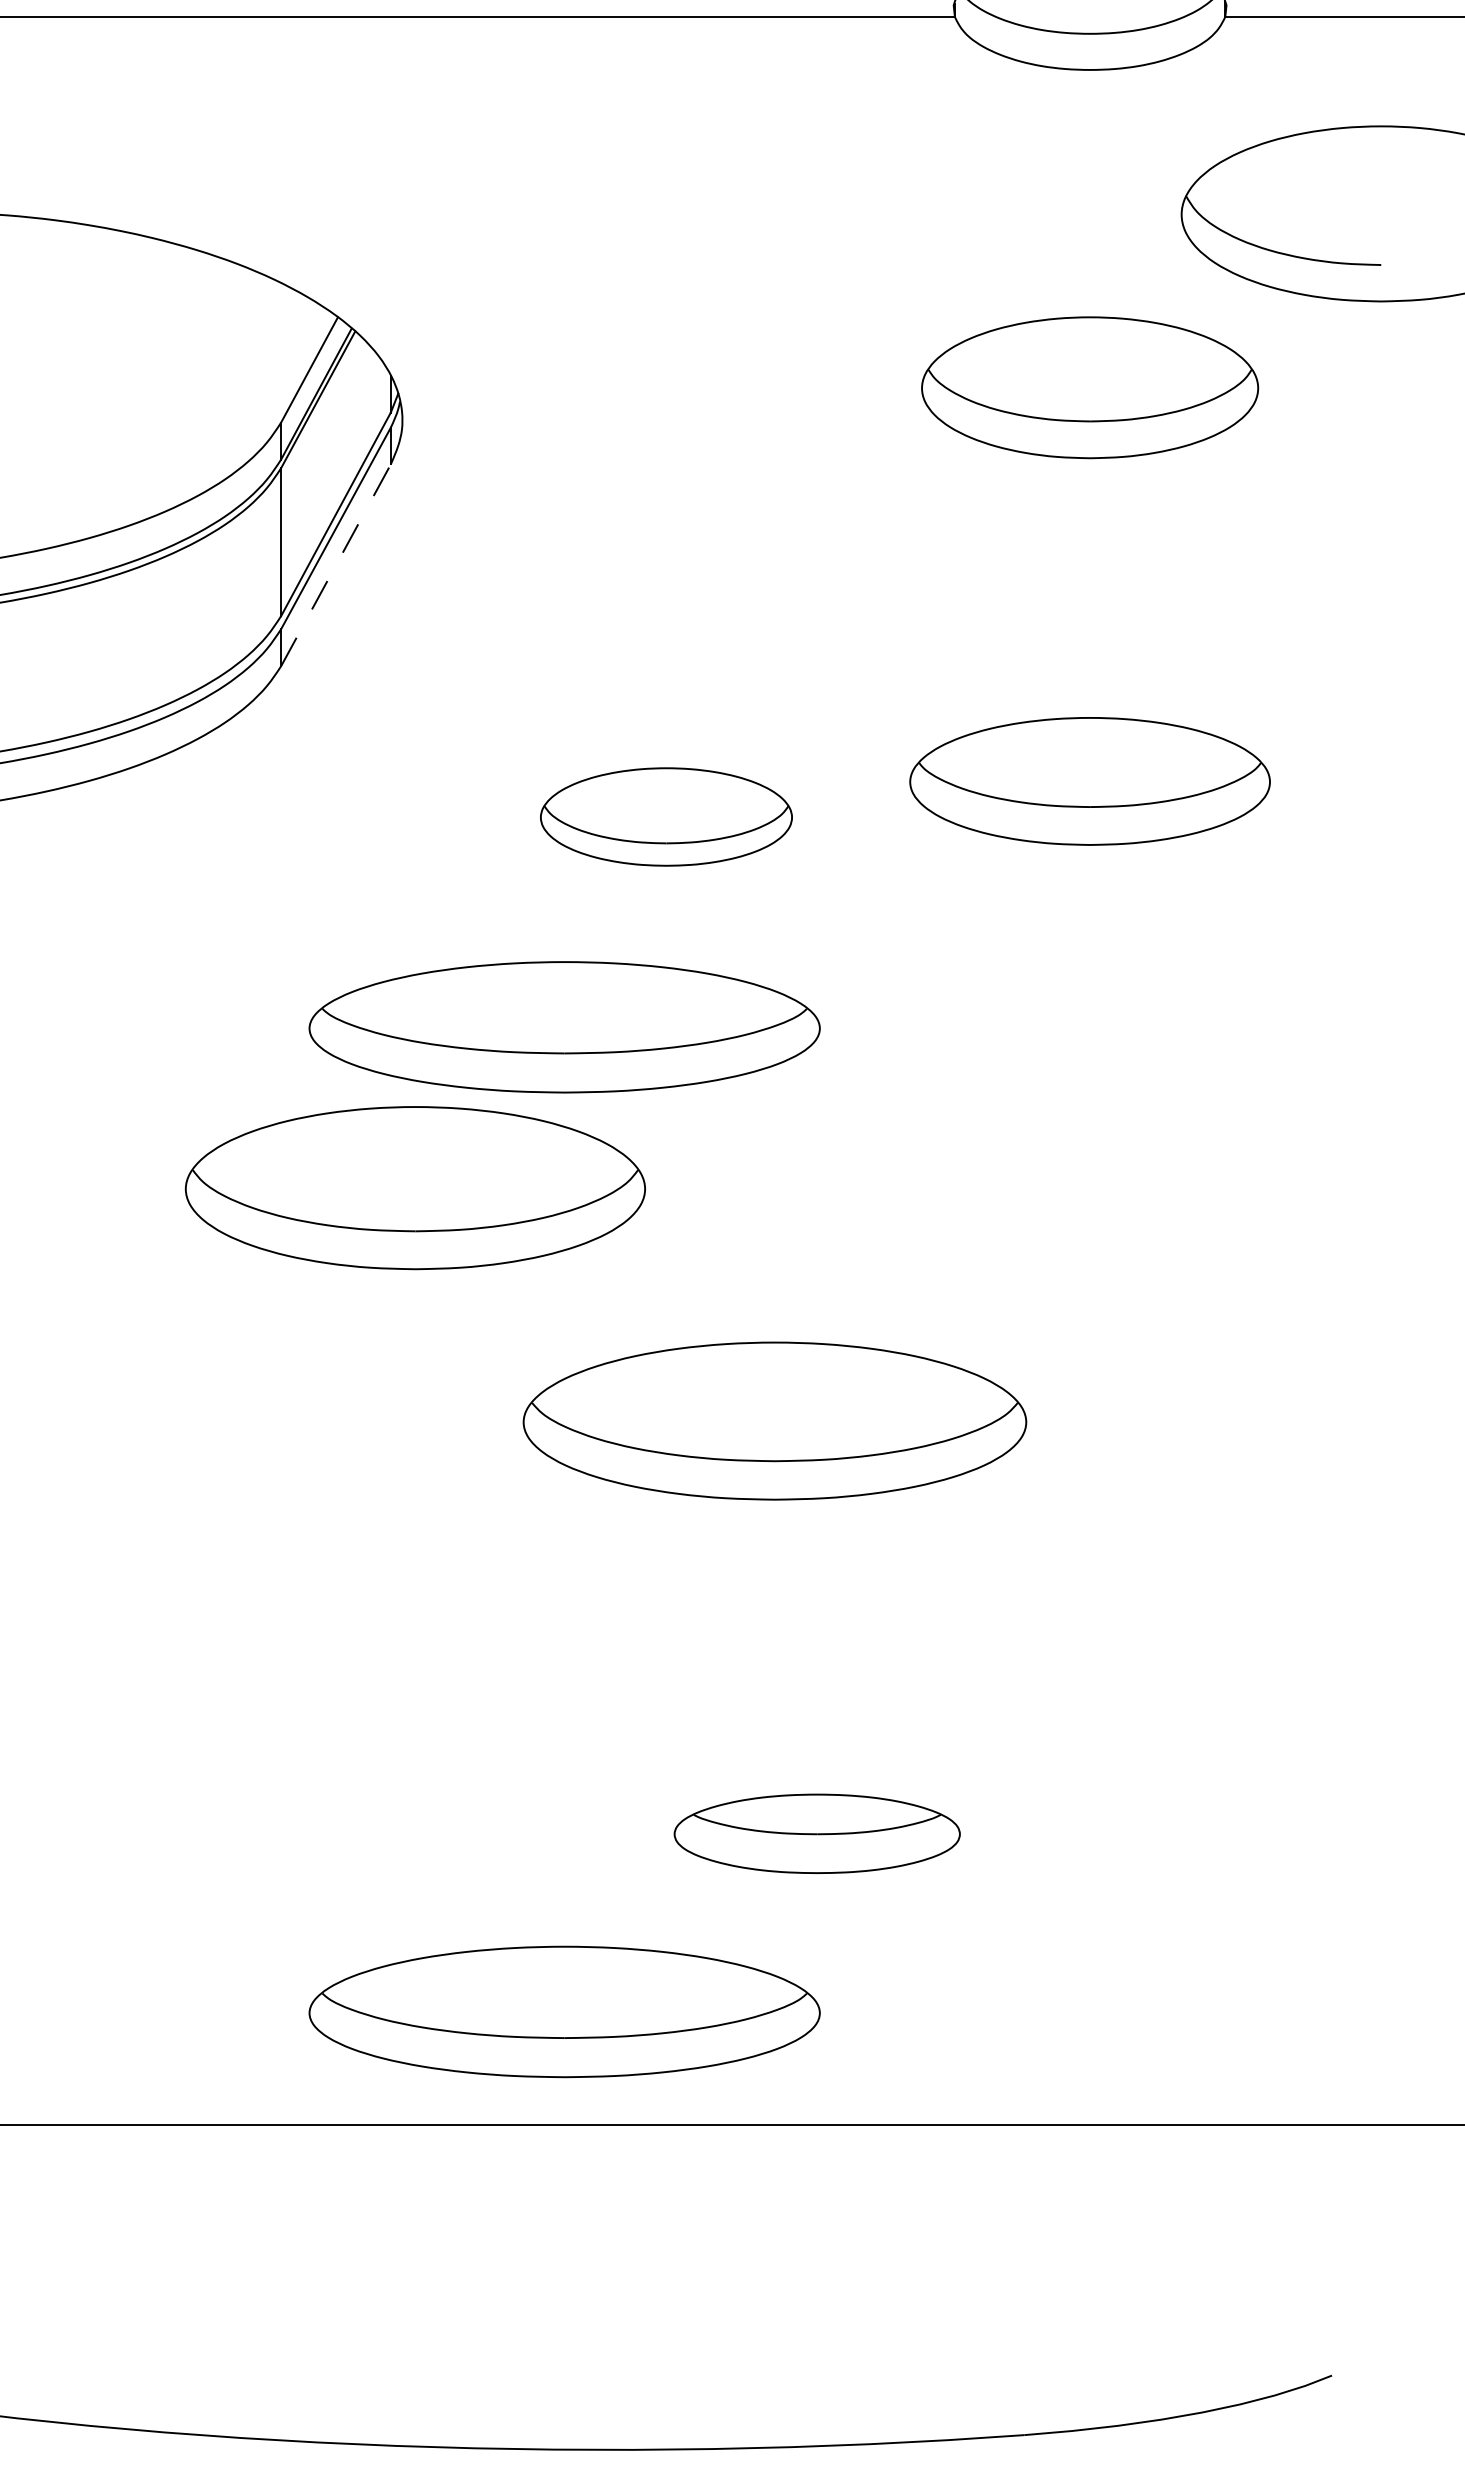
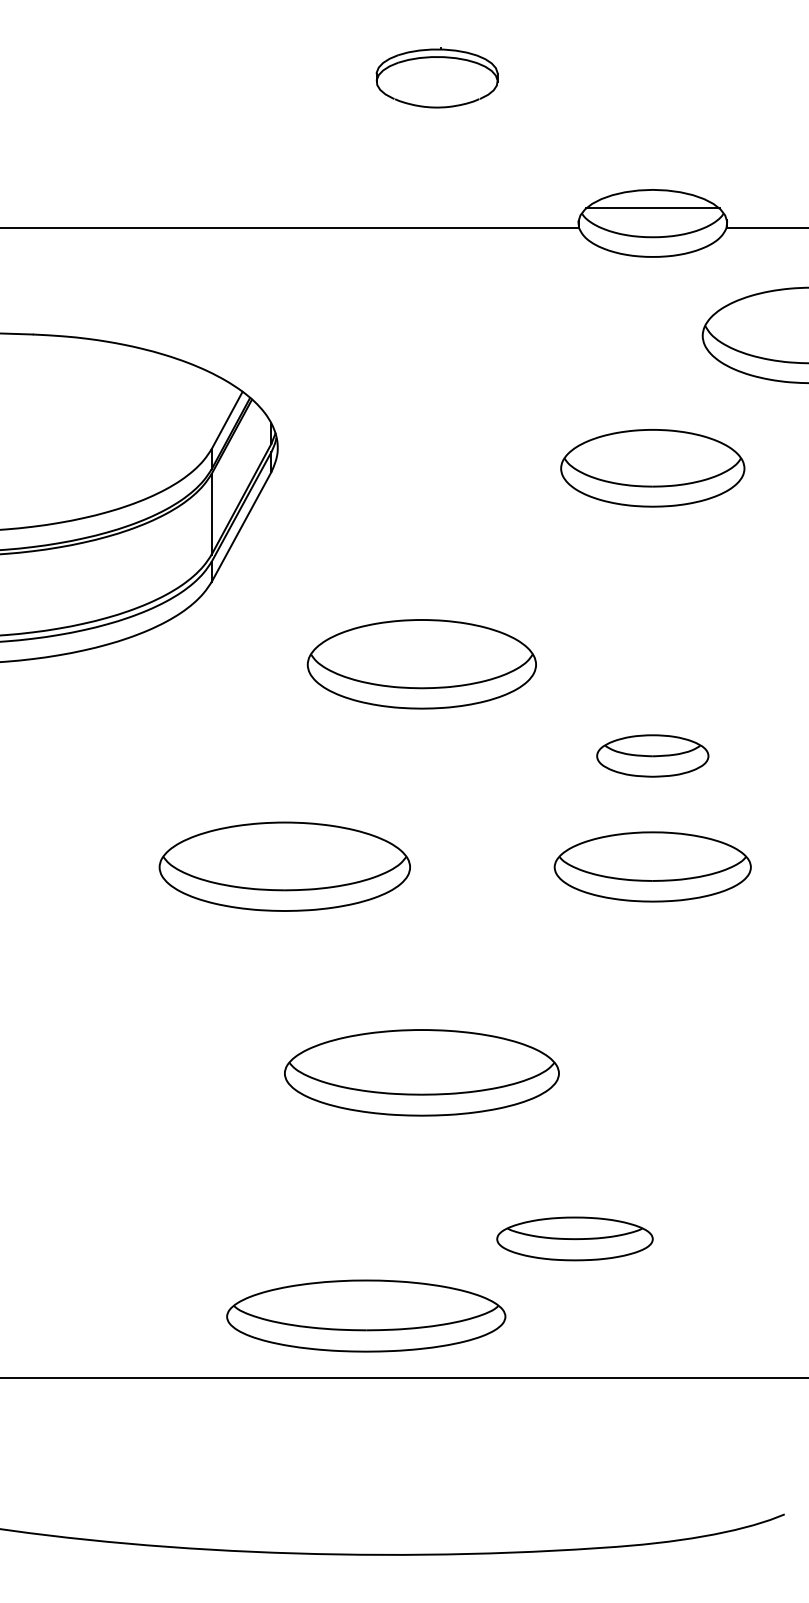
part: (1089, 388) -> (652, 468), moved
line: (335, 566) -> (241, 527), dashed -> solid
part: (1089, 780) -> (652, 866), moved
part: (665, 817) -> (421, 664), size x1.67
part: (1089, 984) -> (652, 755), added
part: (565, 1026) -> (366, 778), removed
part: (774, 1420) -> (421, 1072), moved
part: (816, 1833) -> (574, 1238), moved

